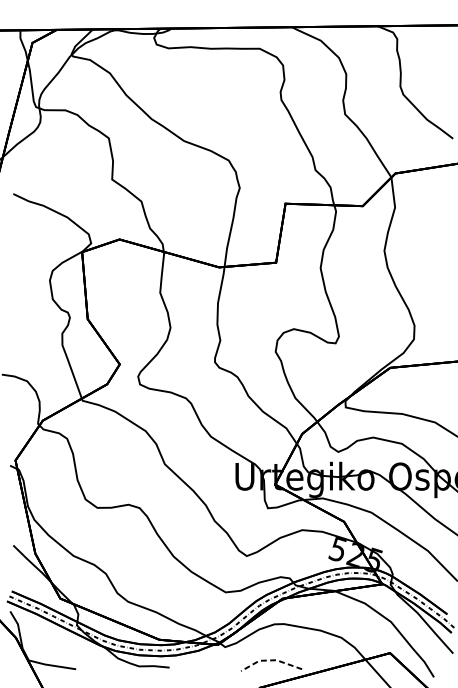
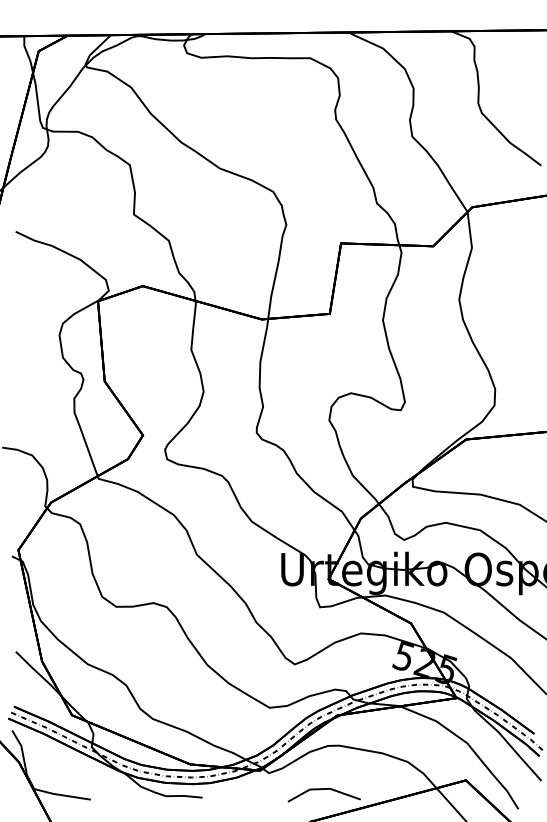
line: (270, 660) -> (323, 789), dashed -> solid

